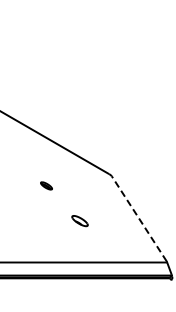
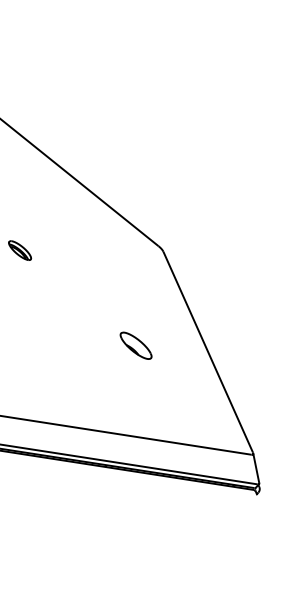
line: (139, 218) -> (208, 351), dashed -> solid
part: (79, 221) -> (134, 346), moved

